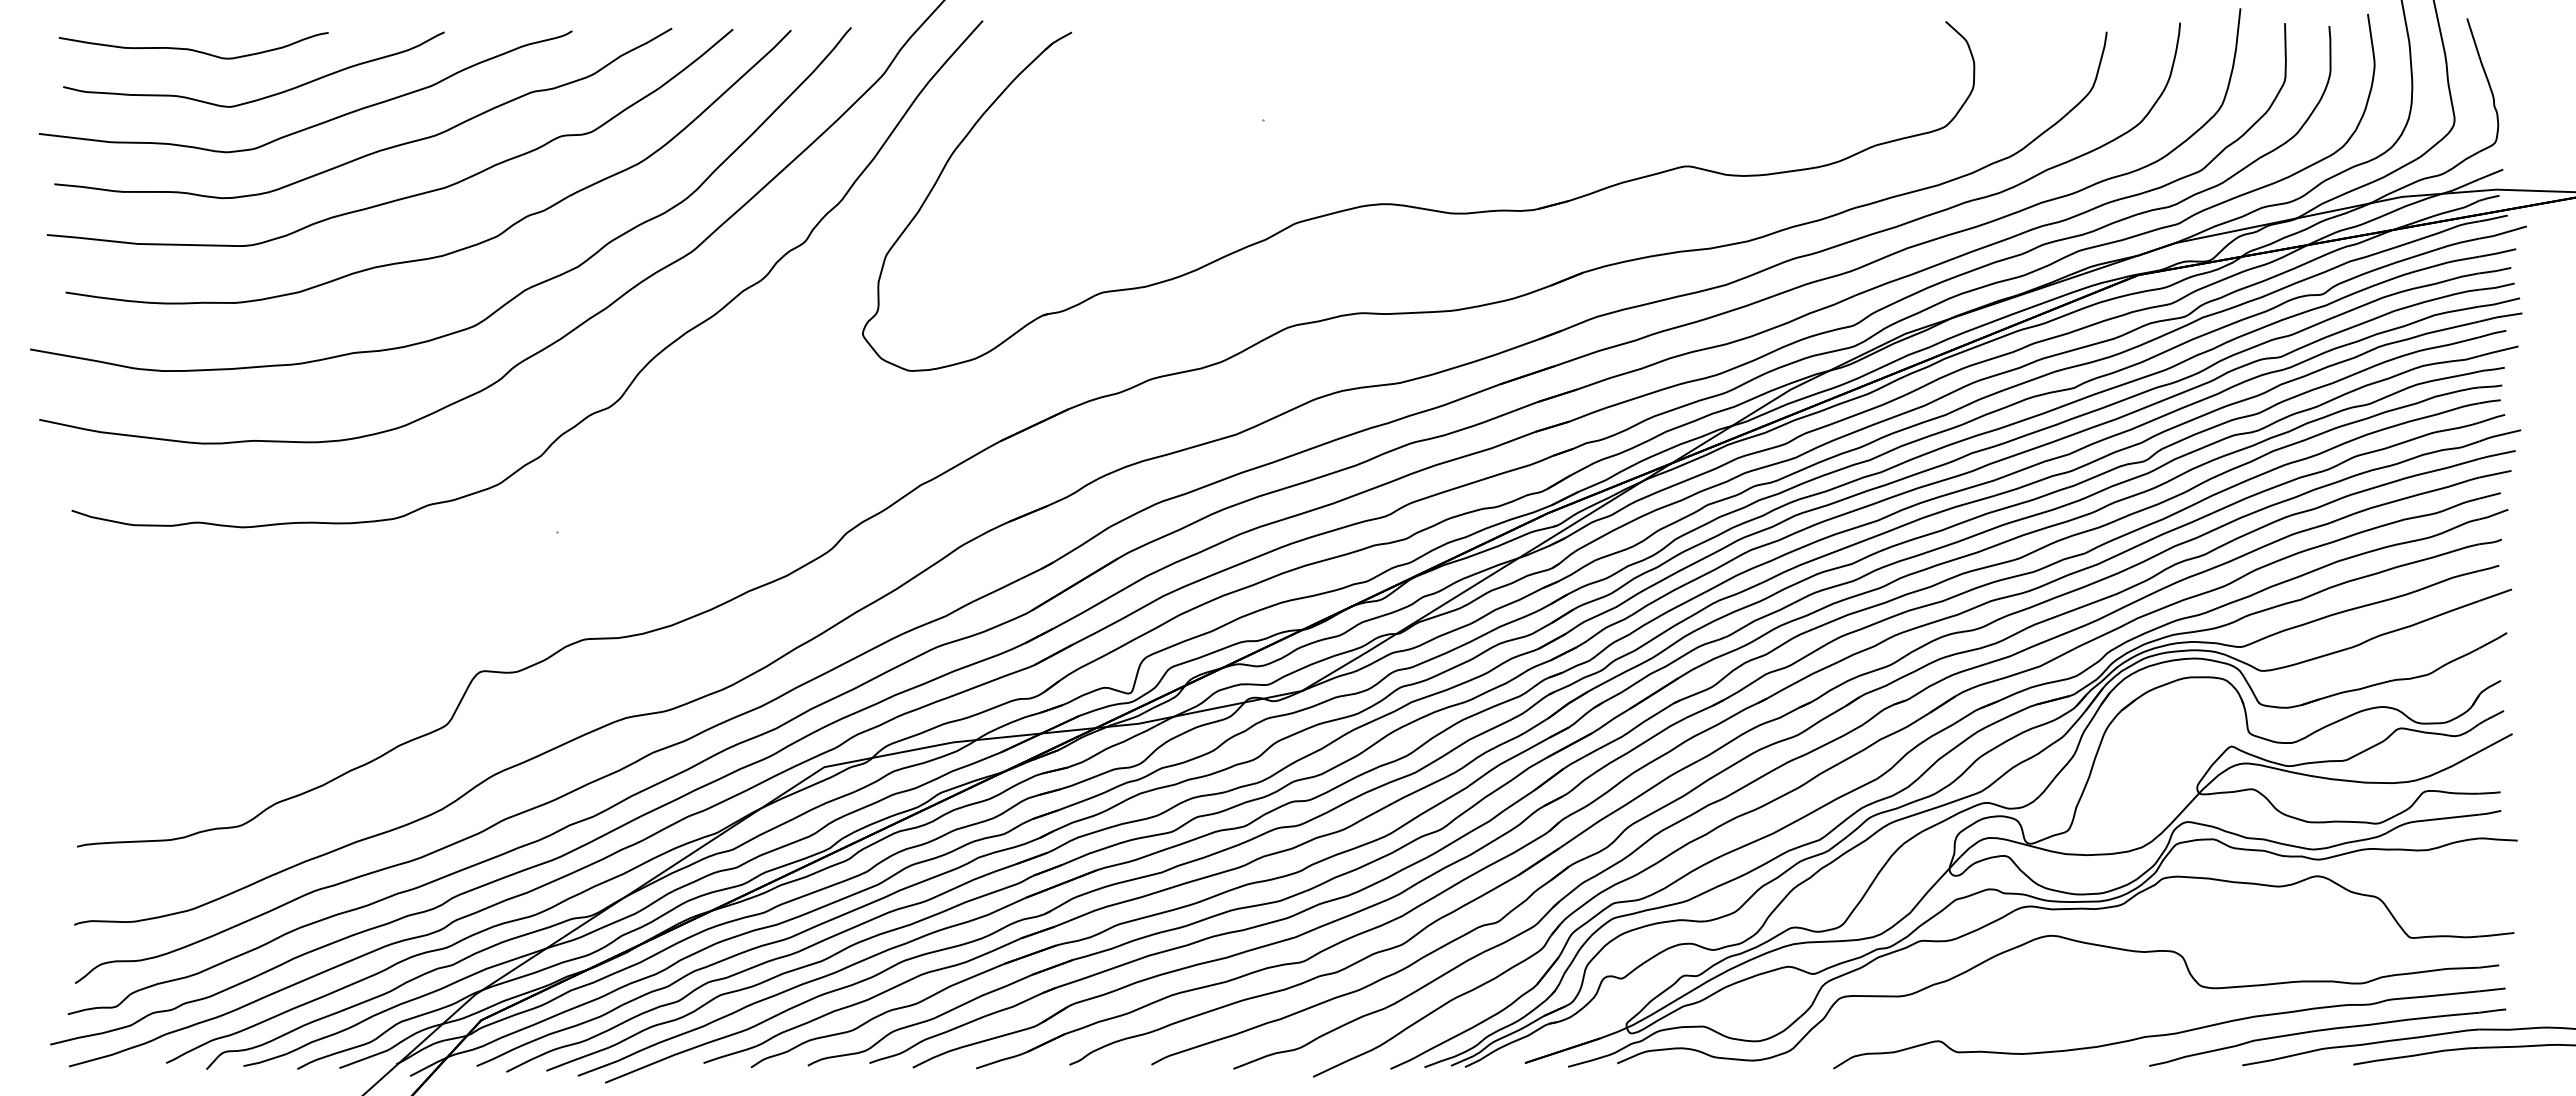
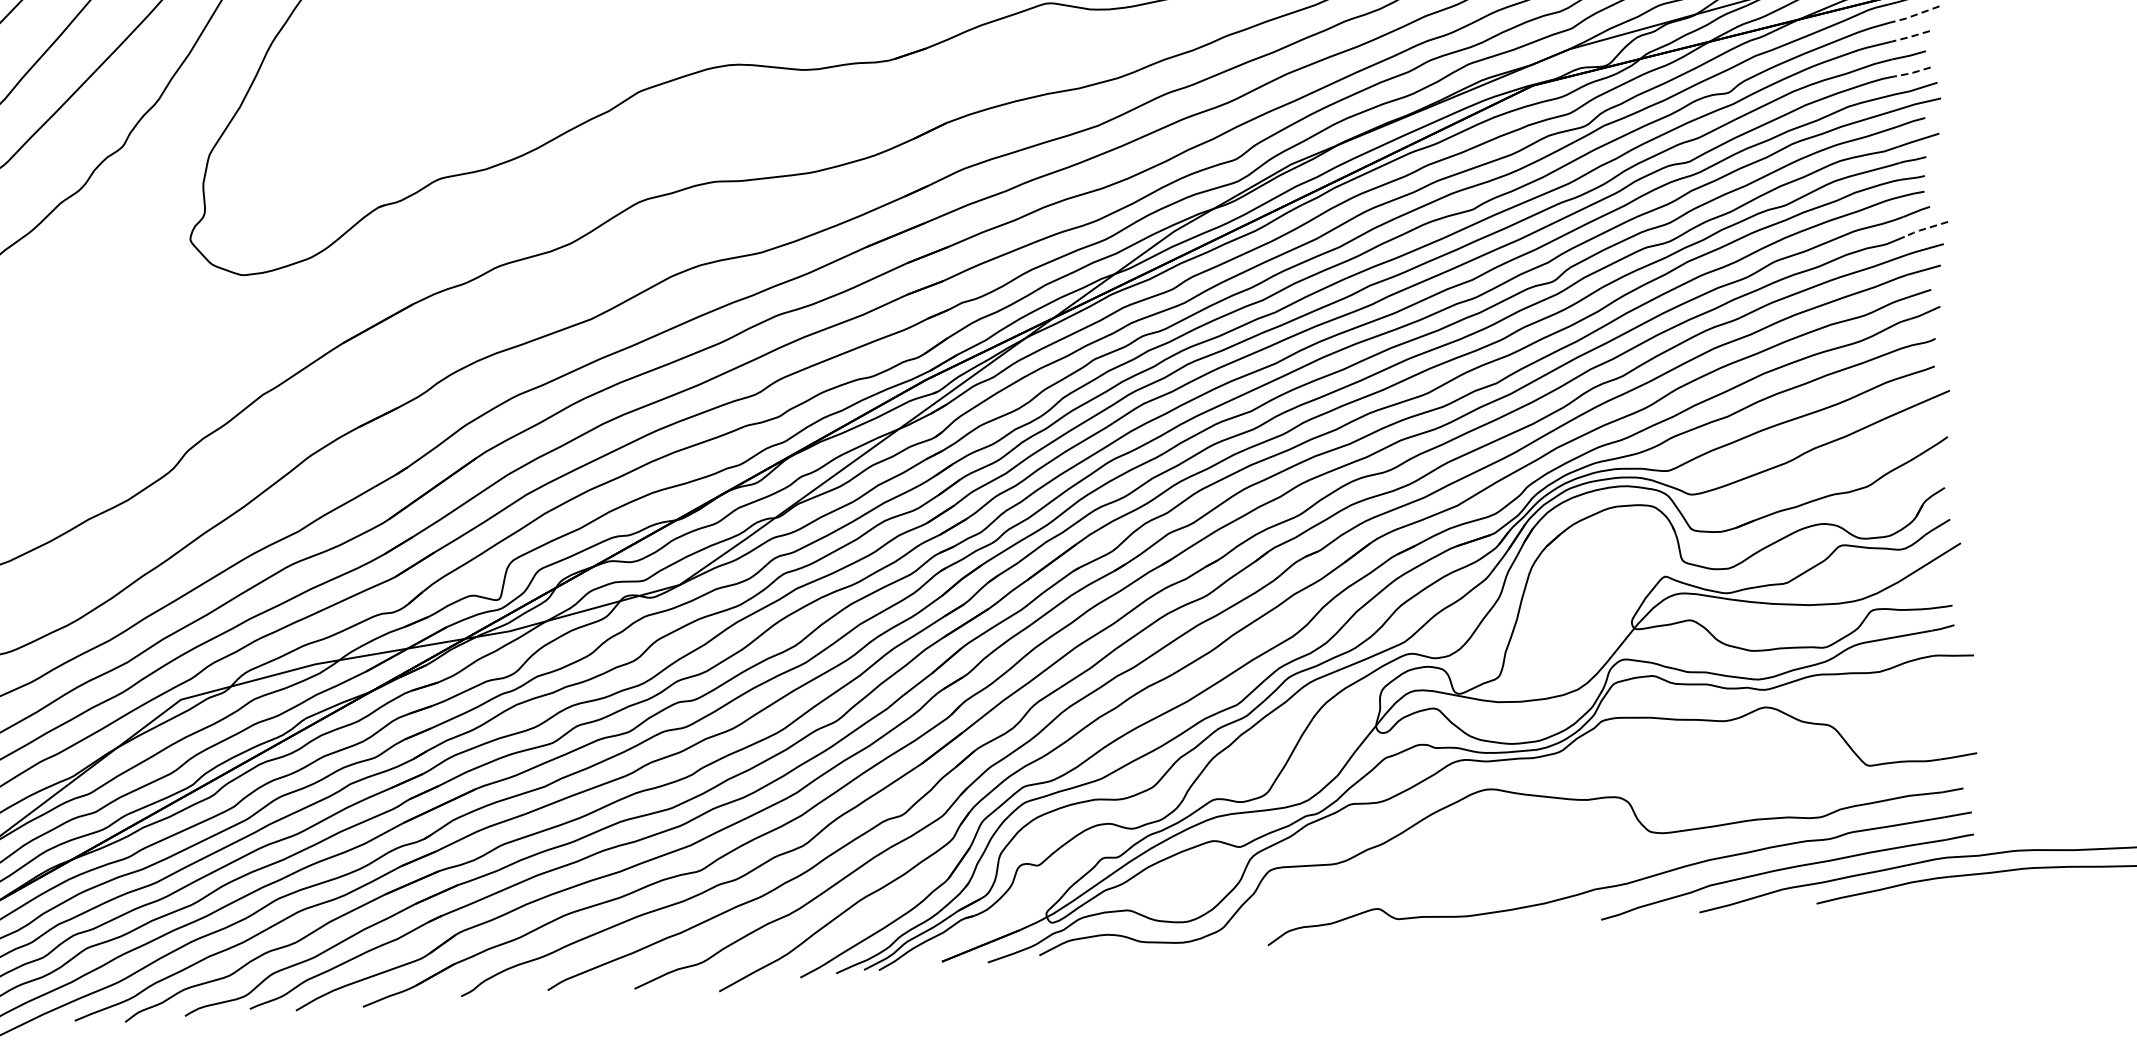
line: (2502, 233) -> (1914, 15), solid -> dashed
line: (2496, 253) -> (1909, 37), solid -> dashed
line: (2496, 287) -> (1911, 72), solid -> dashed
line: (2498, 435) -> (1924, 229), solid -> dashed

